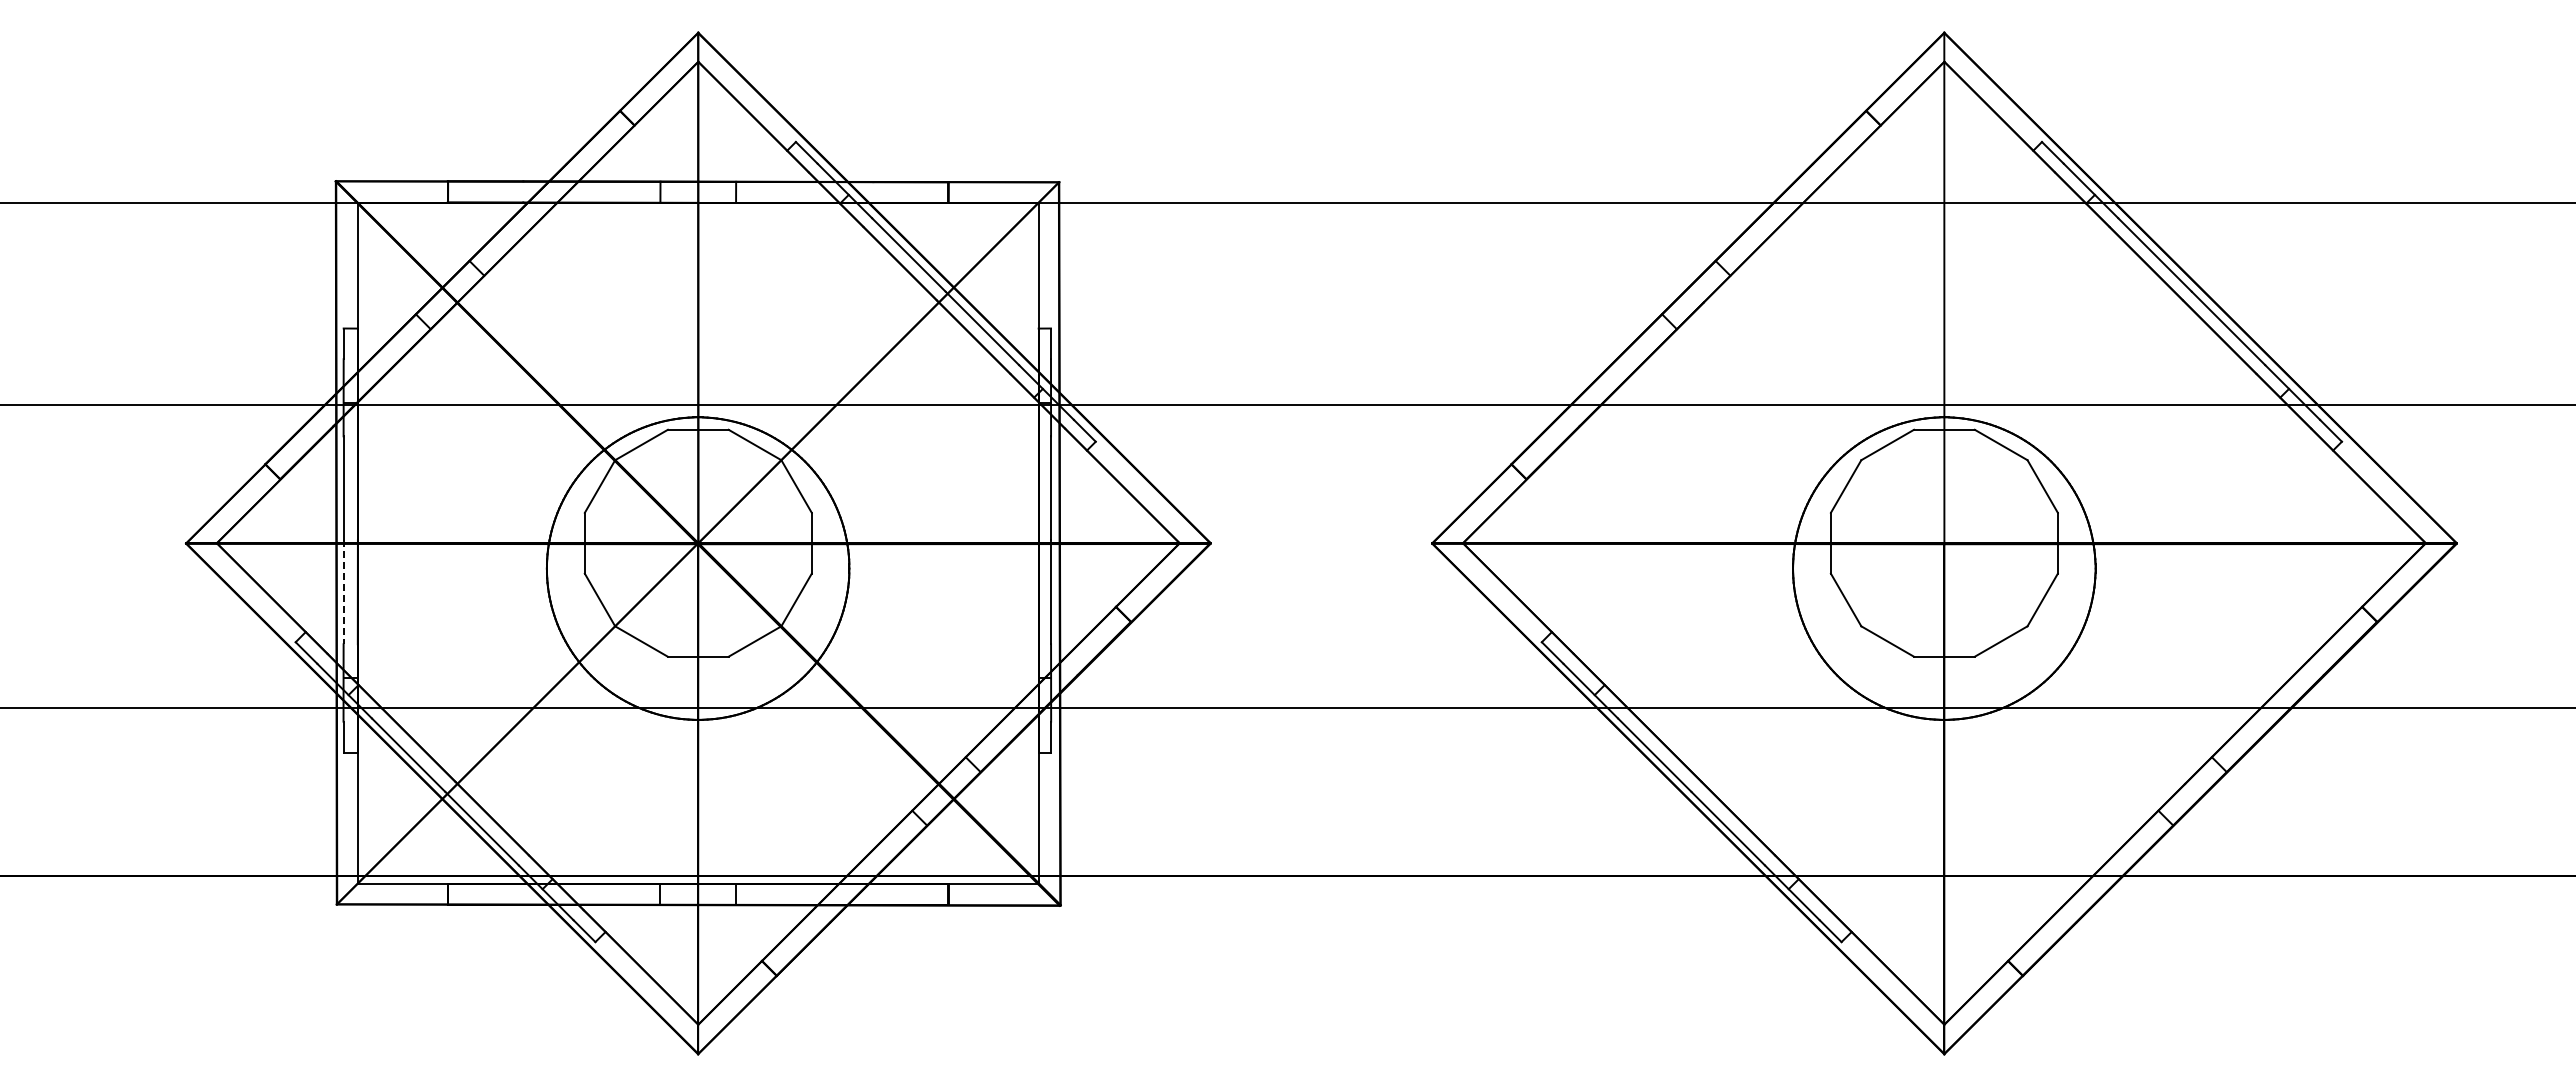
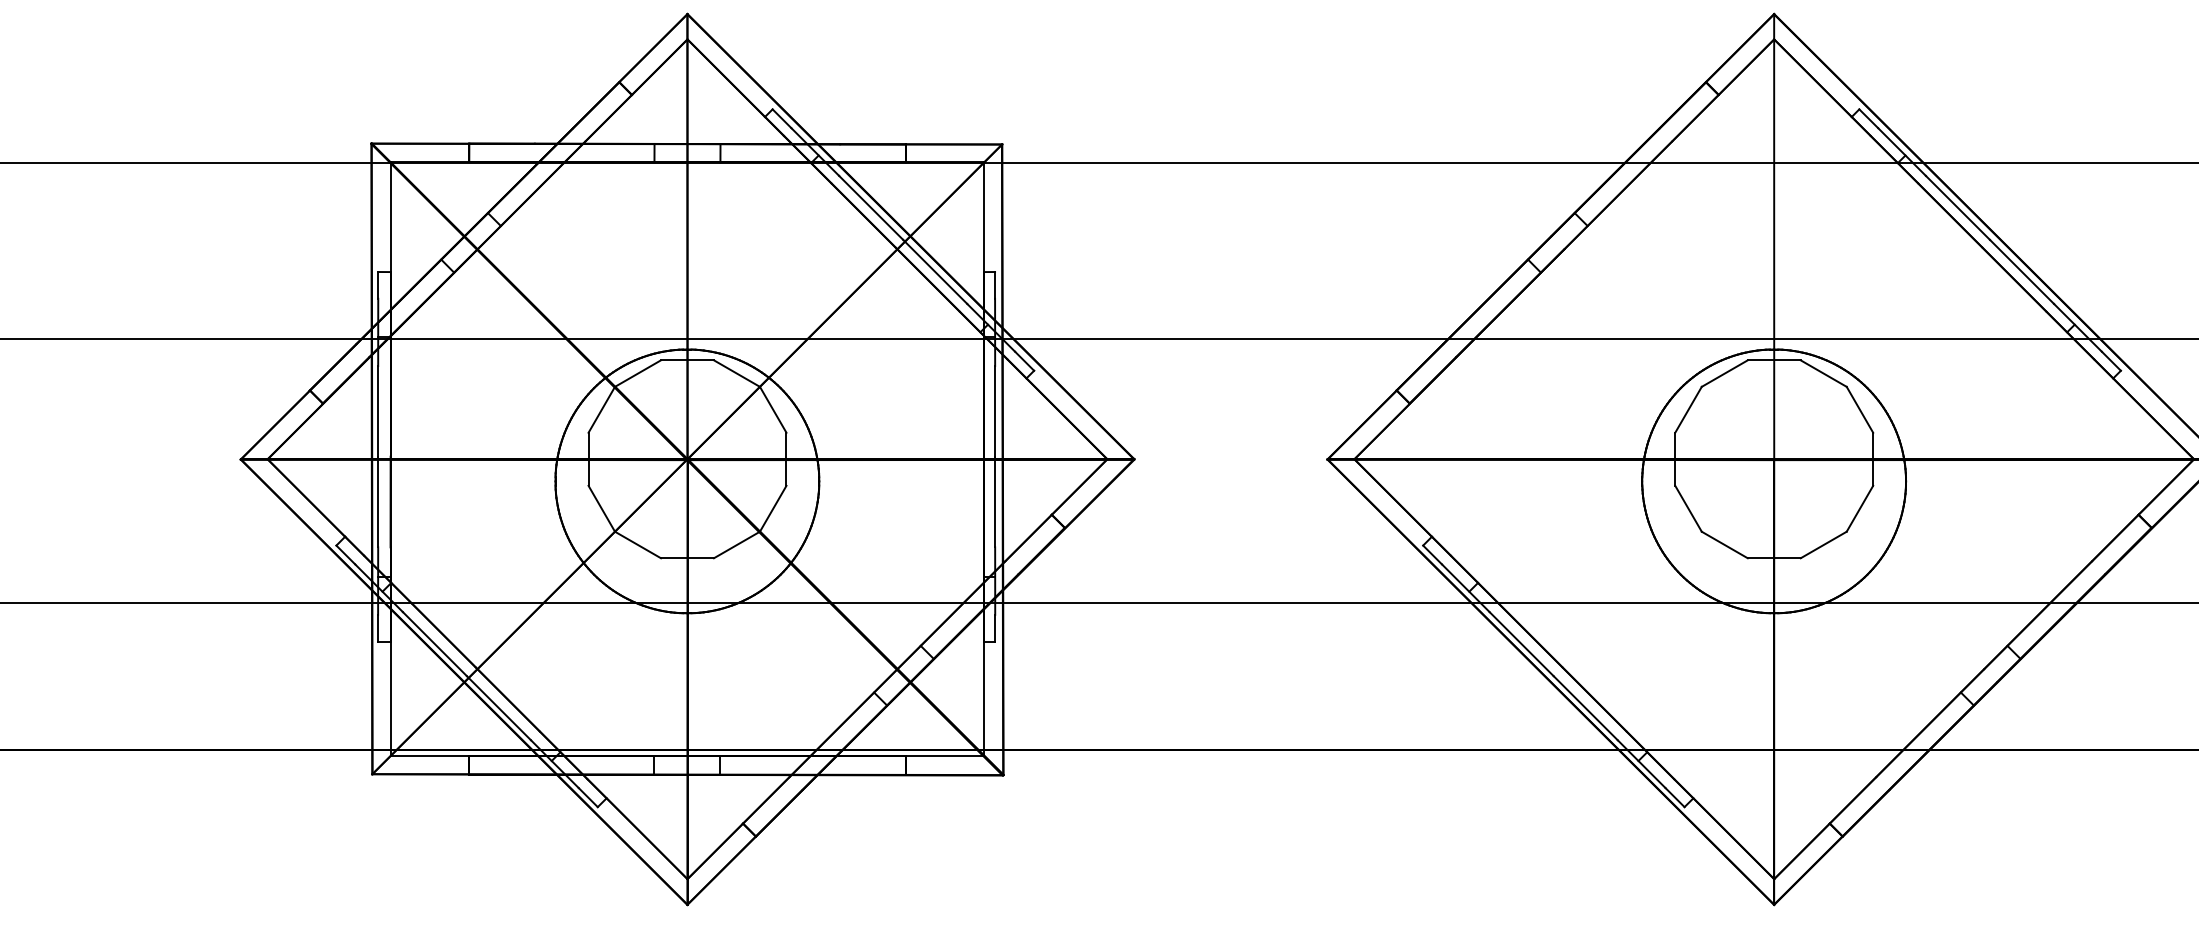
line: (343, 592) -> (378, 502), dashed -> solid

